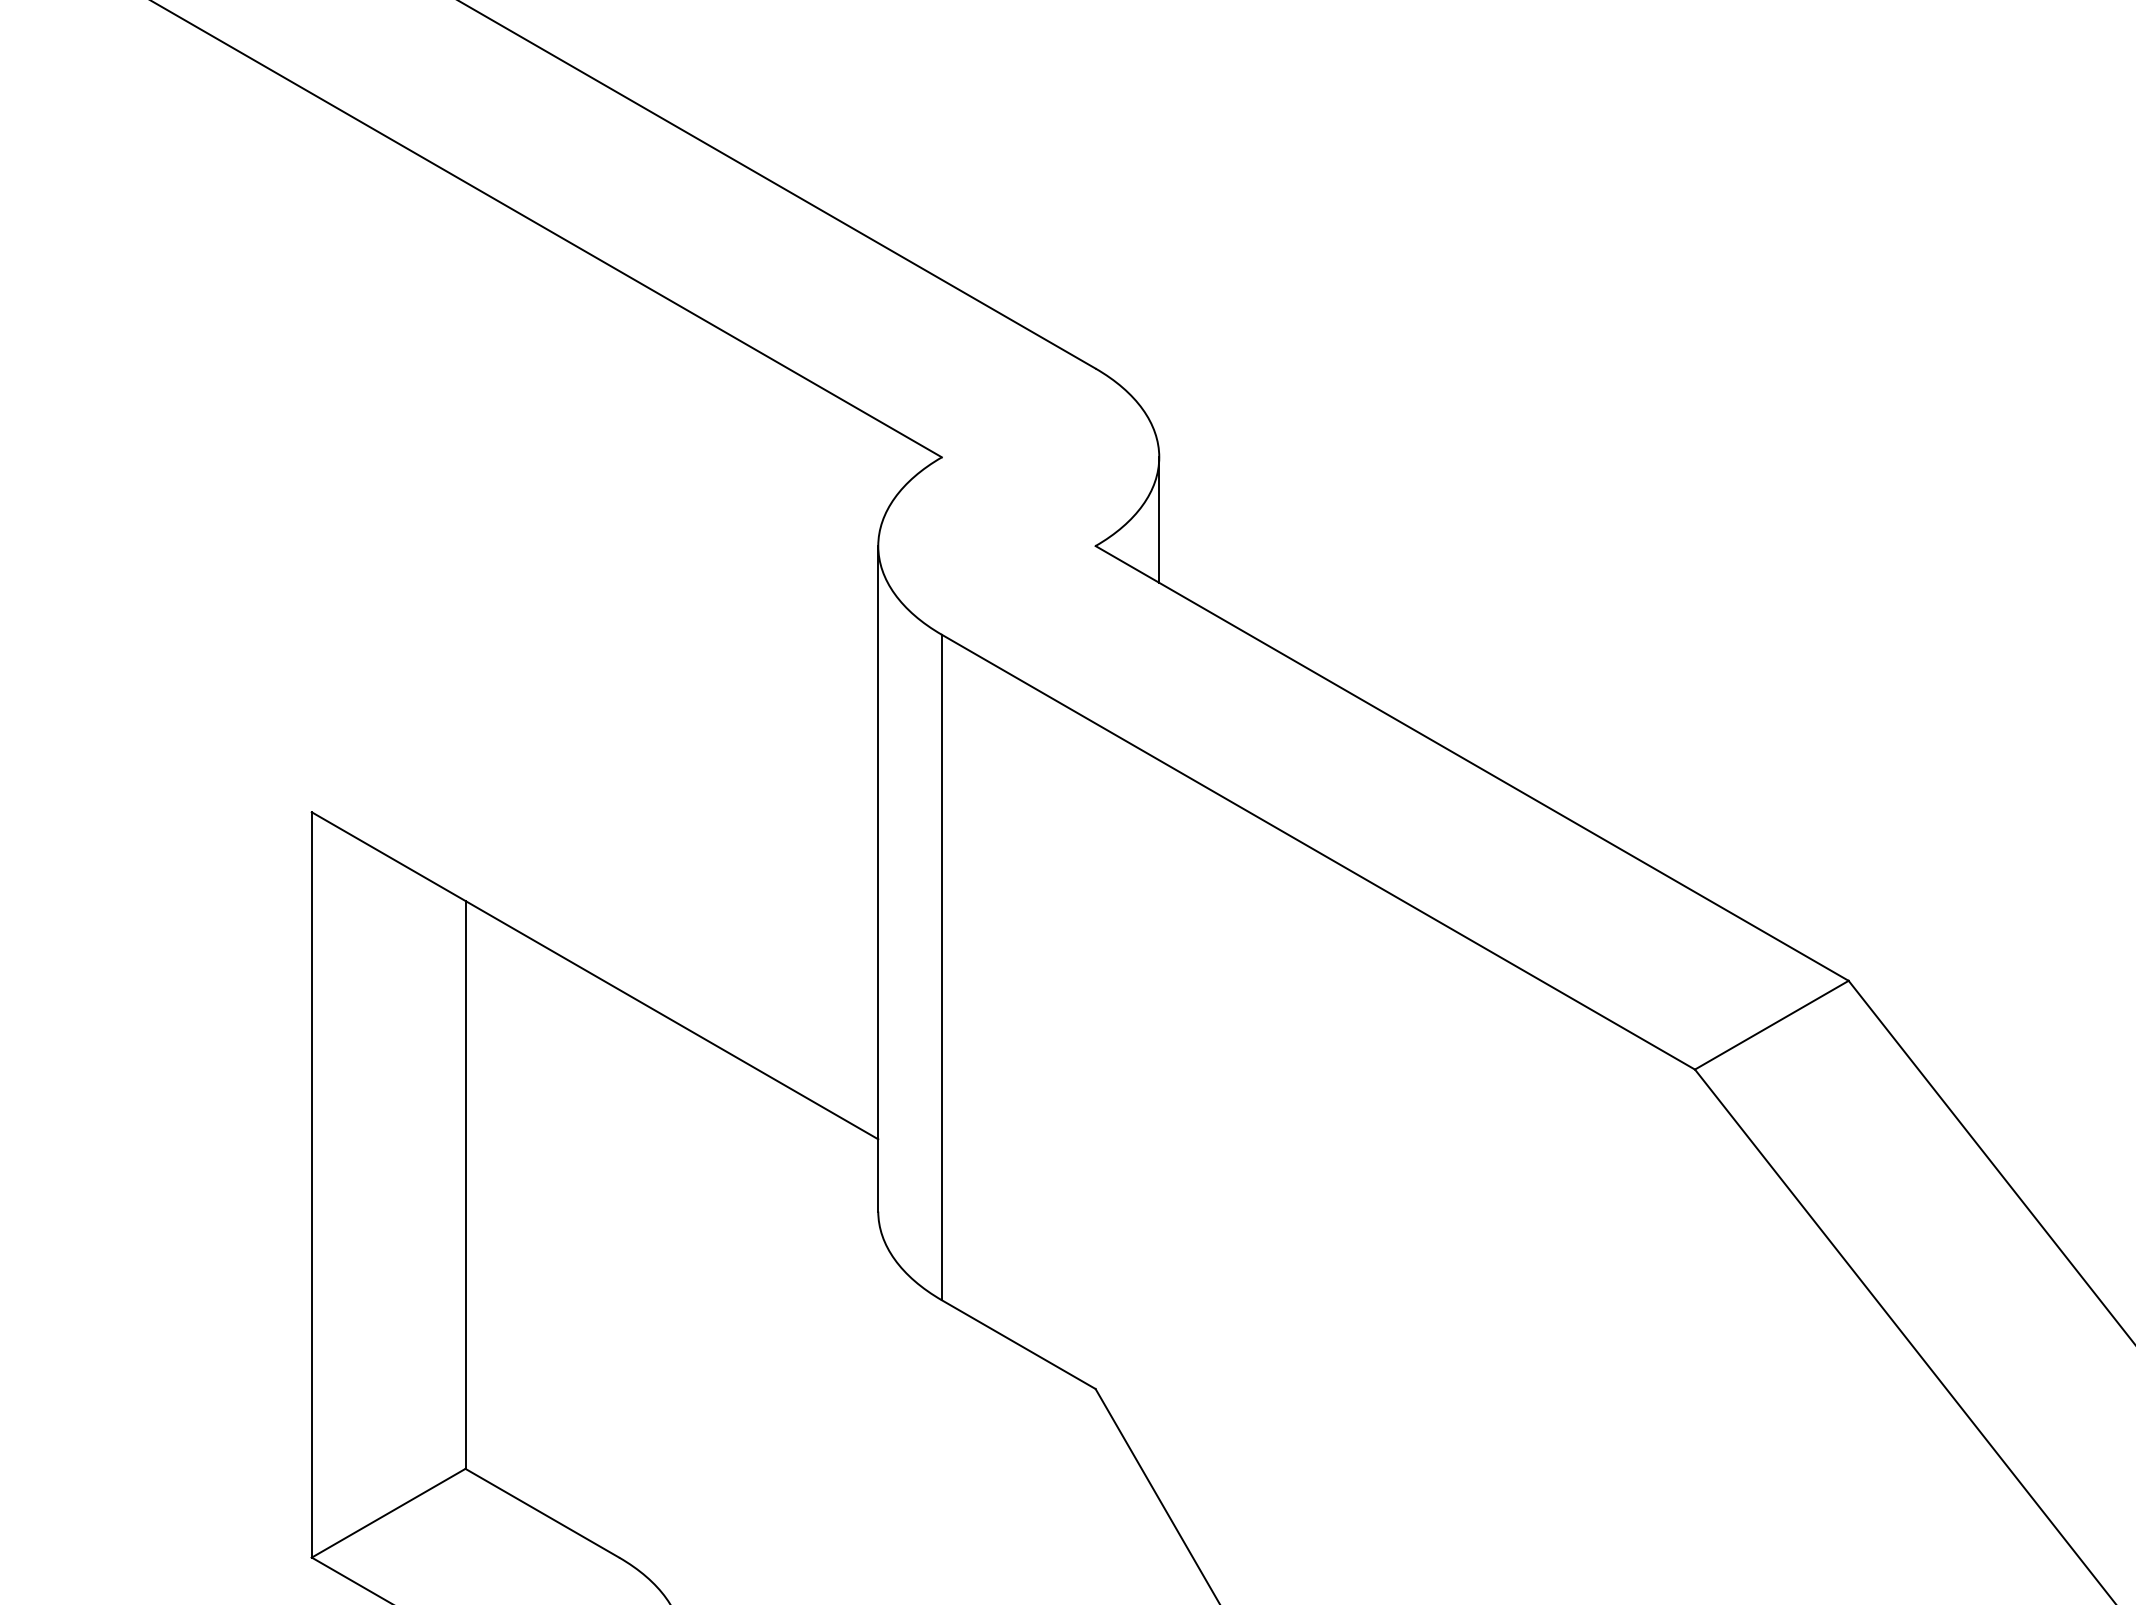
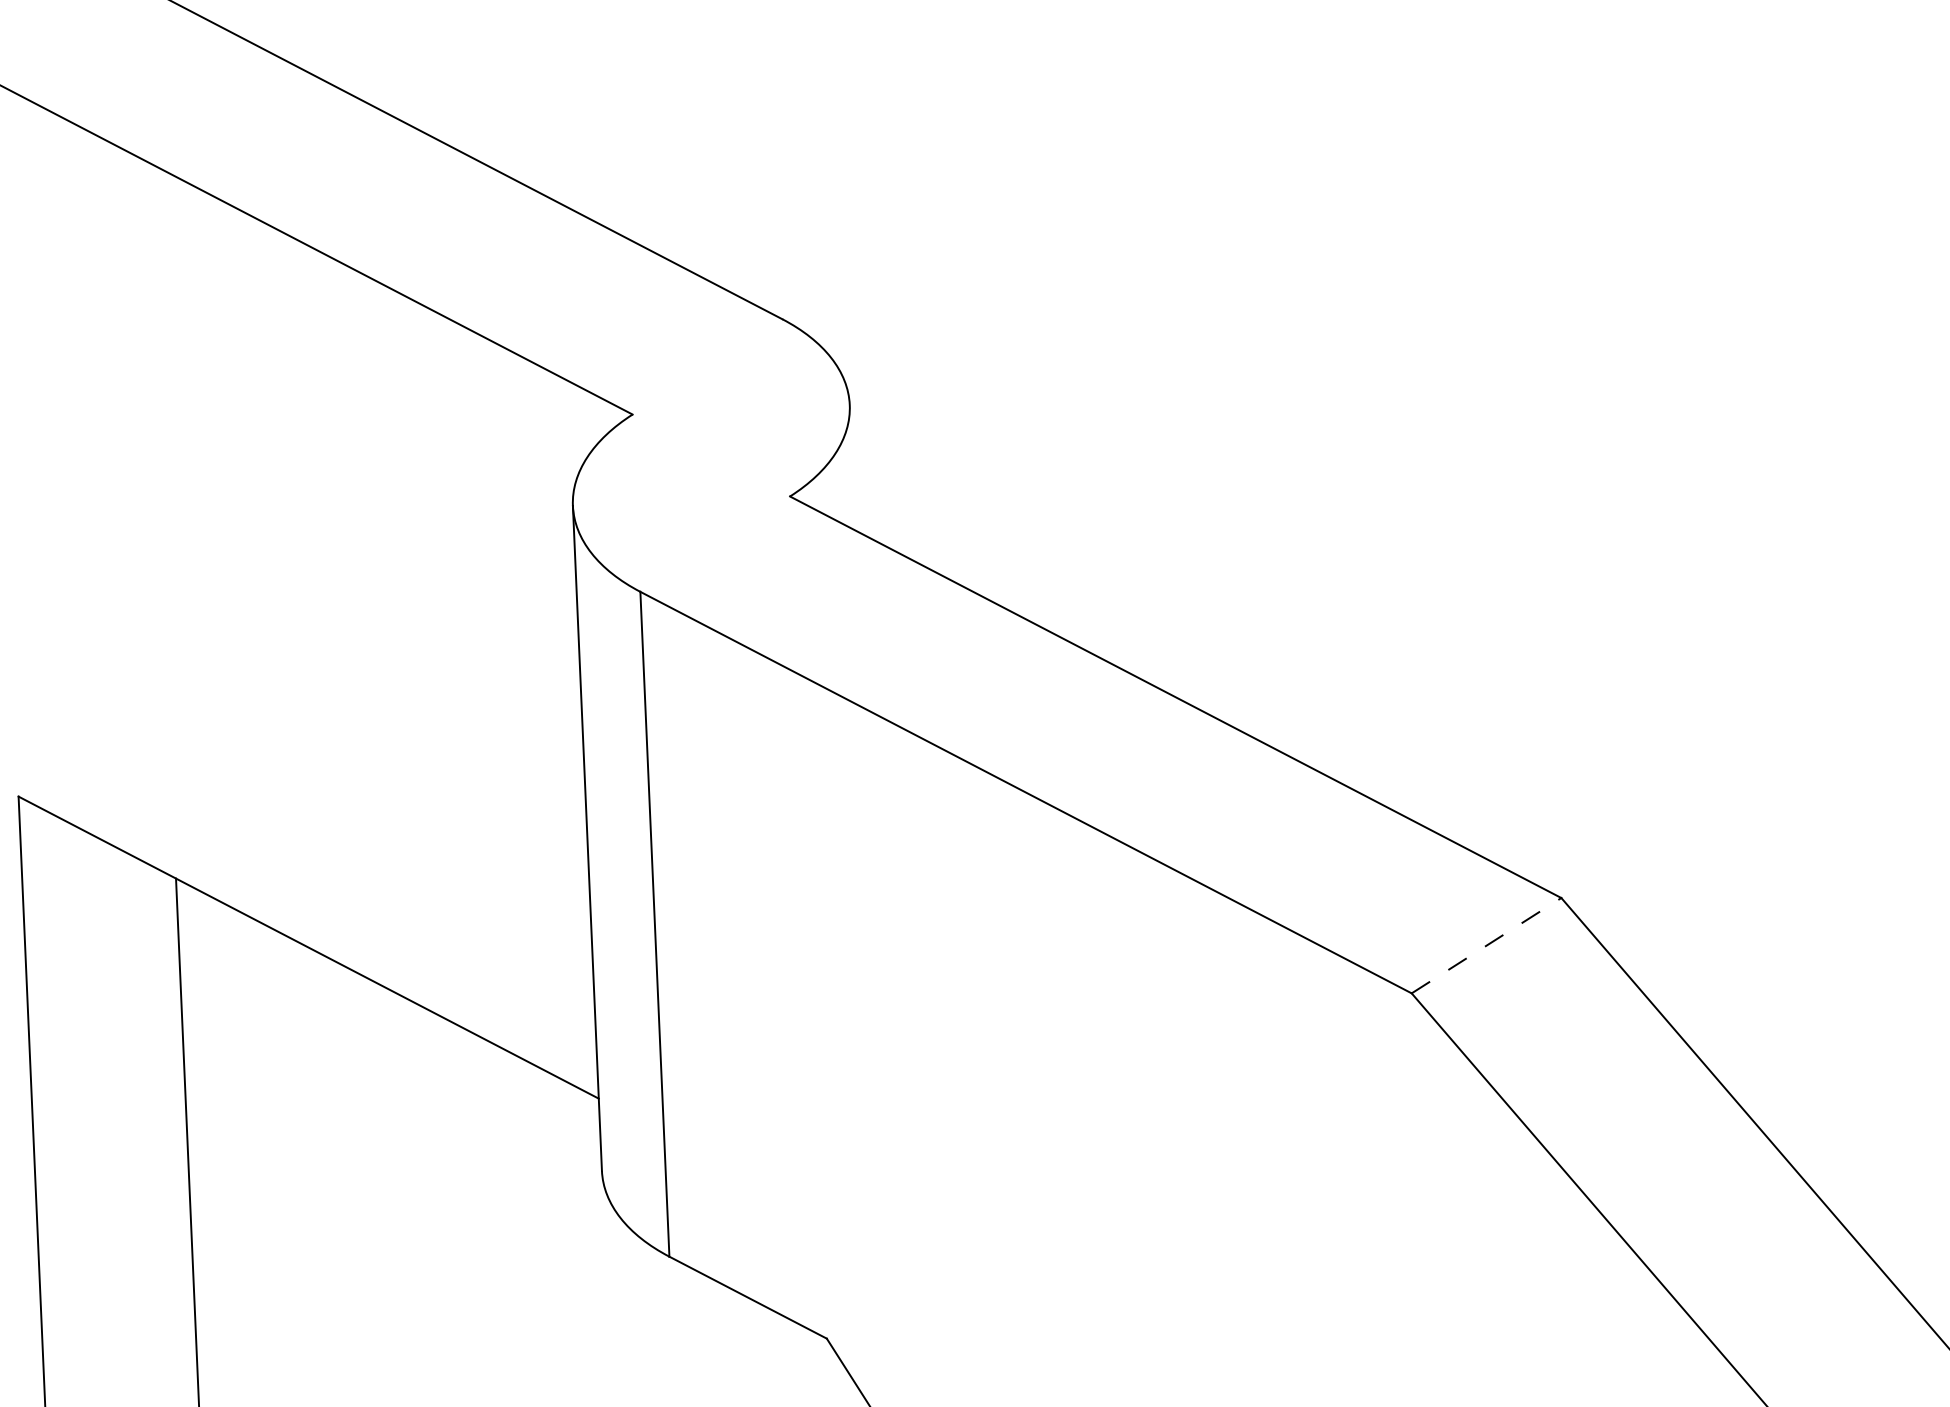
line: (1159, 519) -> (852, 467), removed
line: (1771, 1025) -> (1486, 945), solid -> dashed

